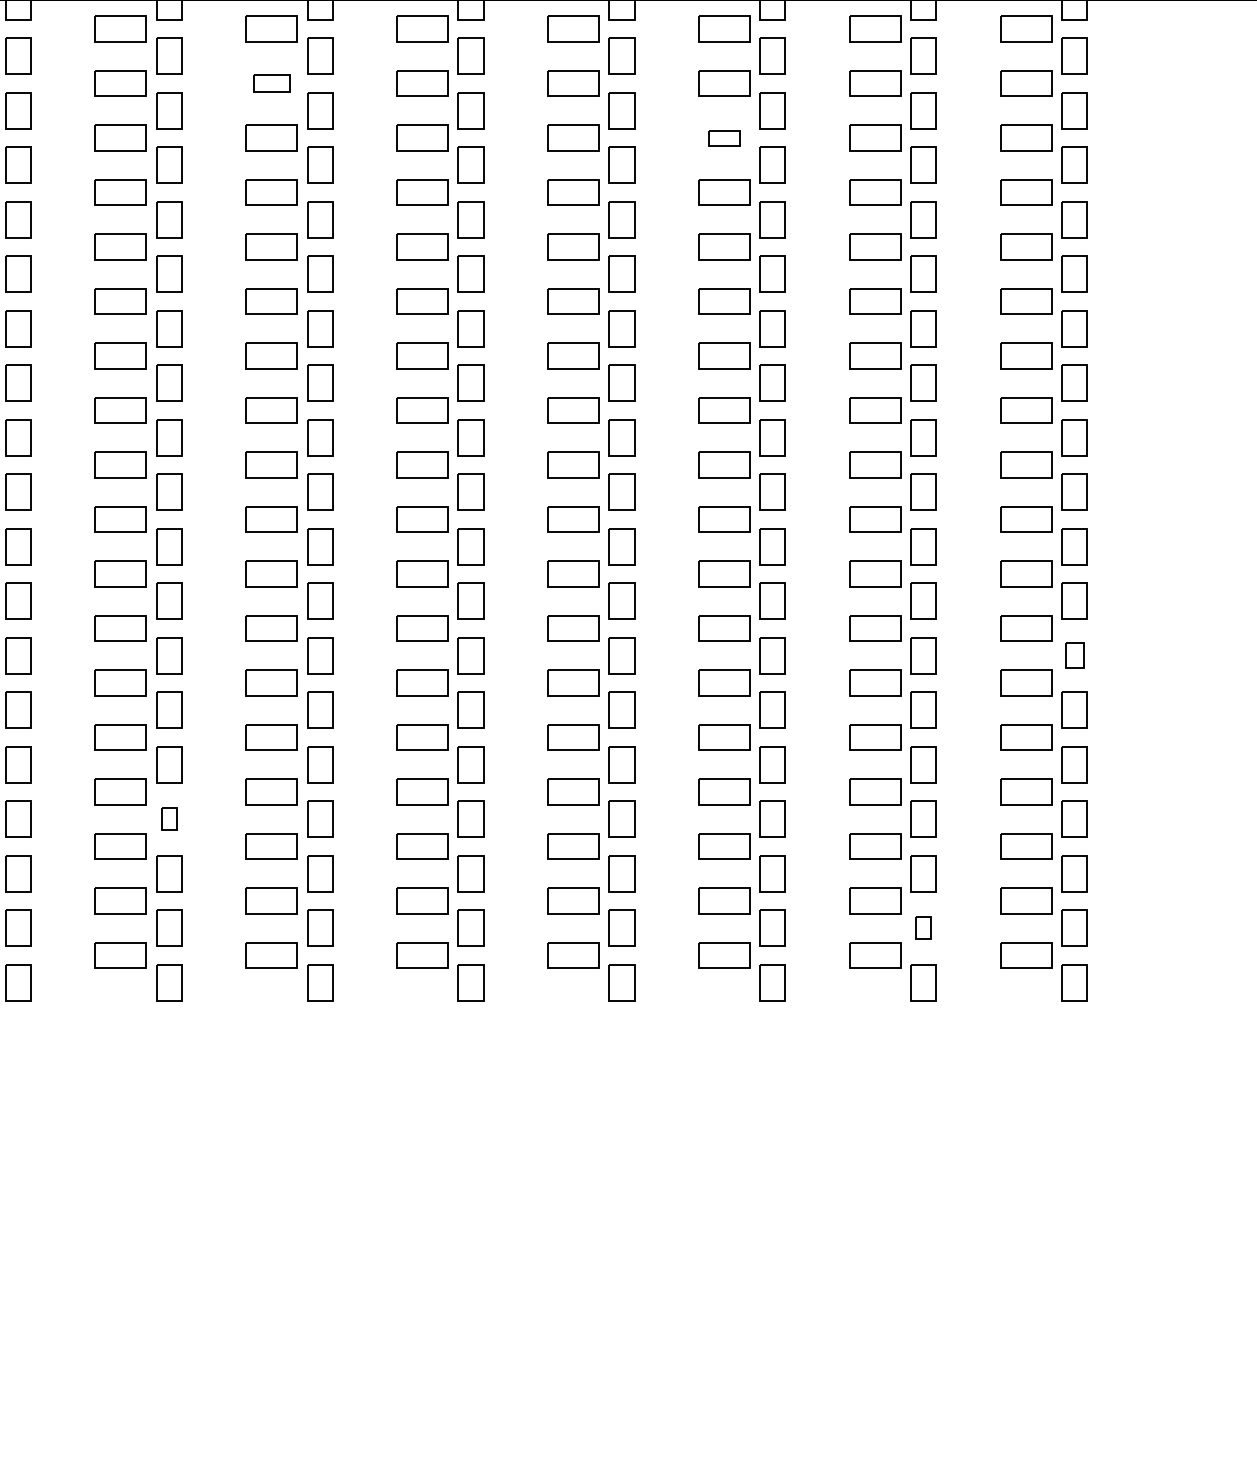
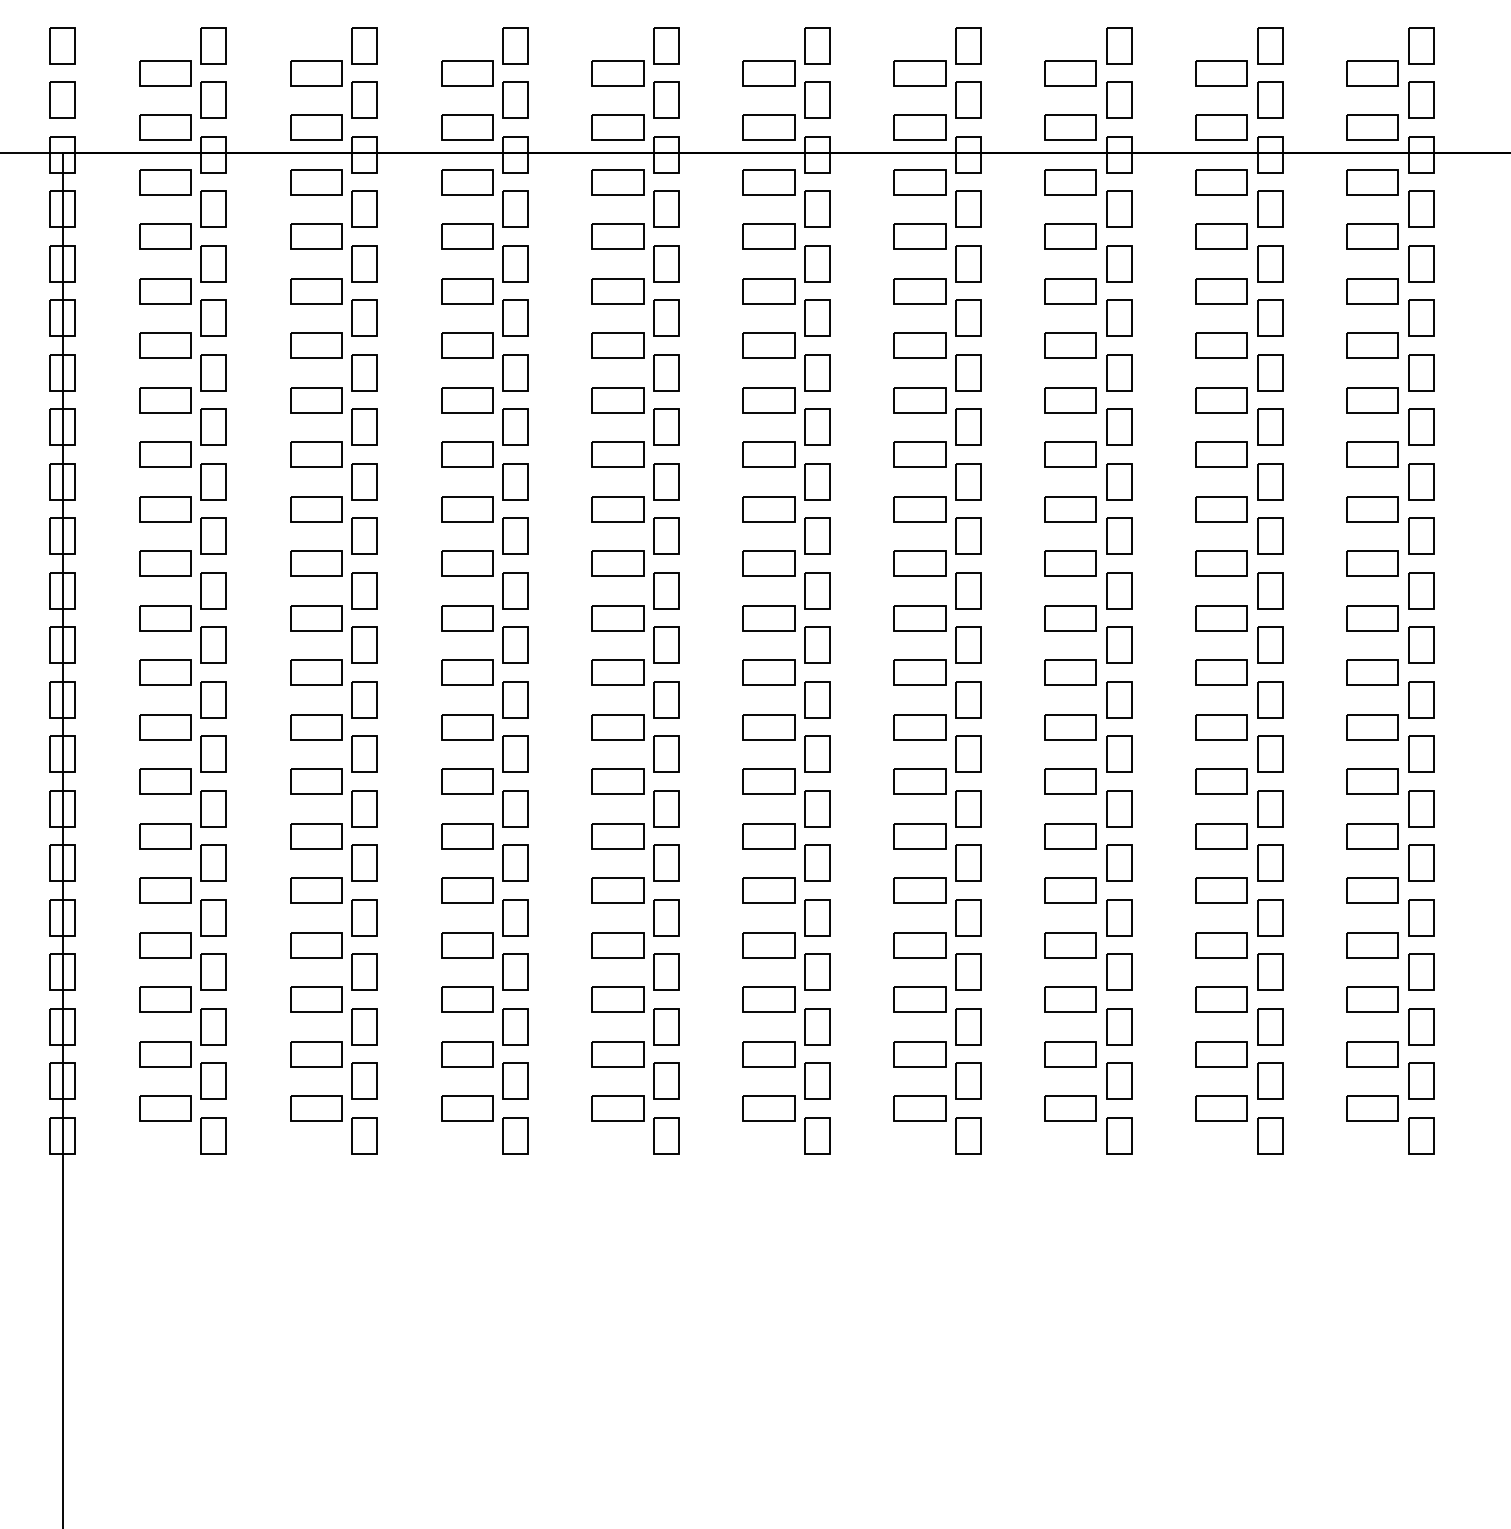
part: (271, 83) -> (617, 236), size x1.43
part: (724, 138) -> (1070, 291), size x1.67
part: (1075, 655) -> (1421, 808), size x1.43
part: (169, 818) -> (515, 971), size x1.67
part: (924, 927) -> (1270, 1080), size x1.67

